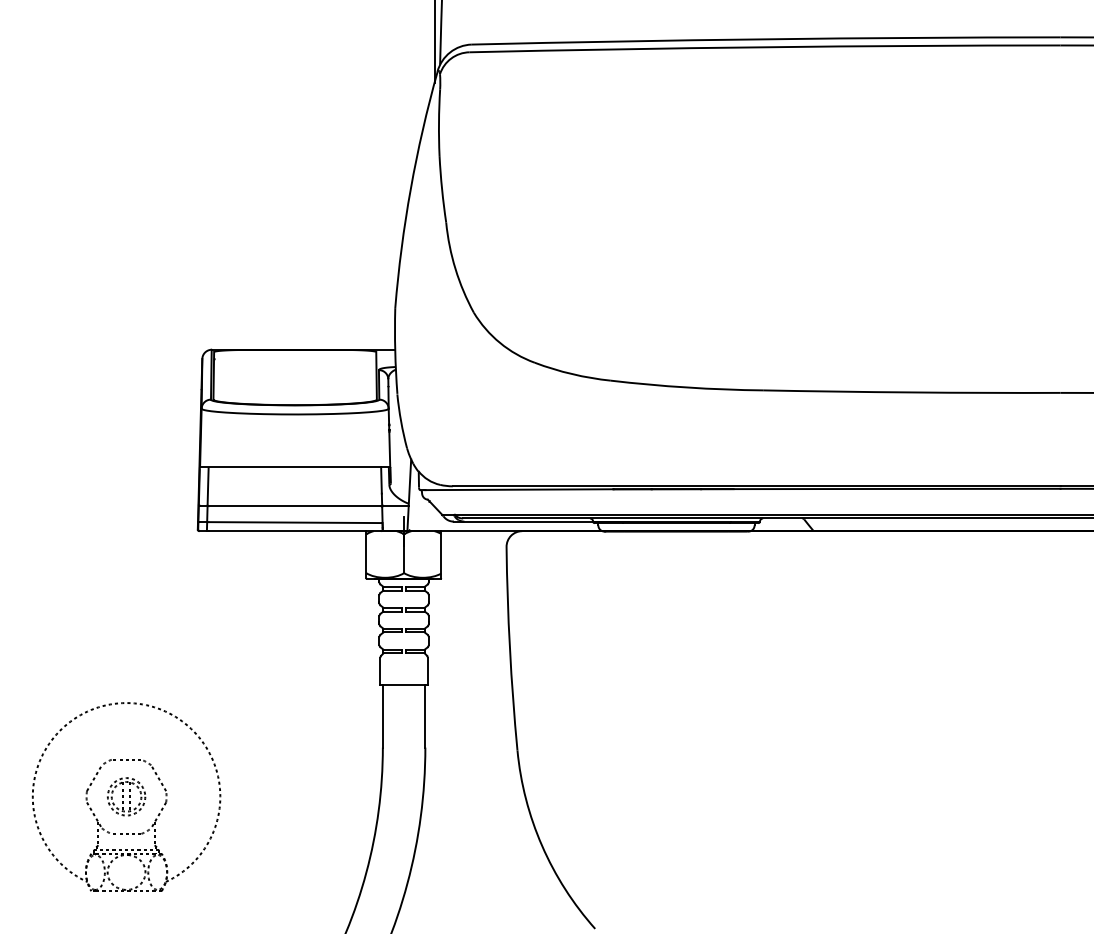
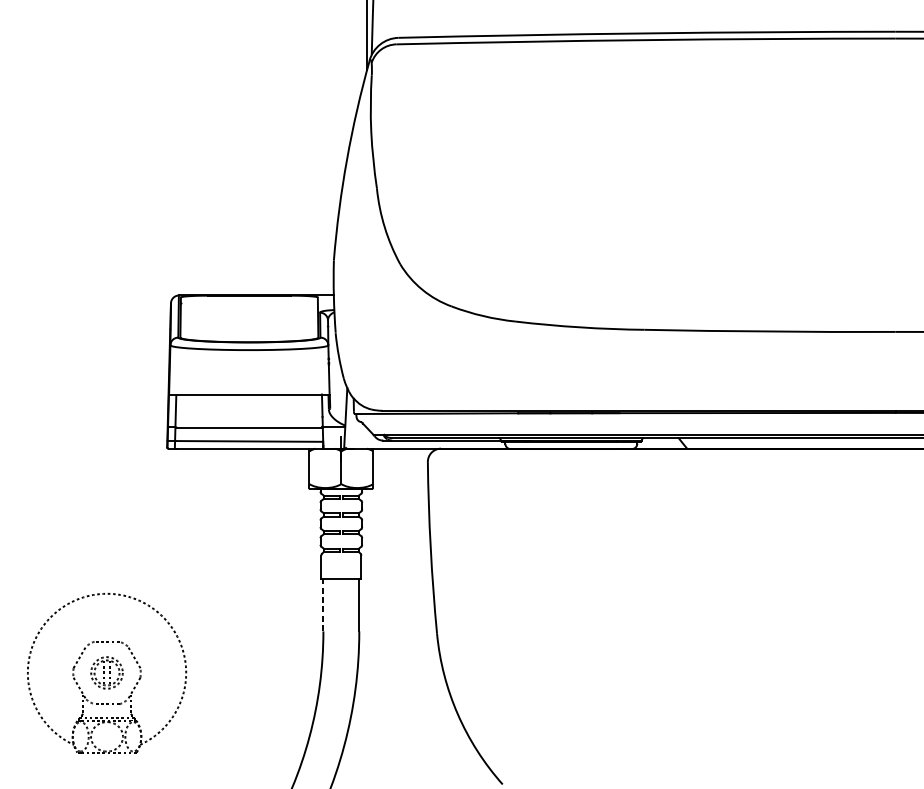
line: (382, 716) -> (323, 605), solid -> dashed

